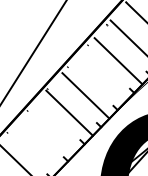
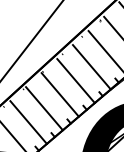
line: (102, 78) -> (92, 67), added
line: (53, 130) -> (44, 108), added
line: (36, 147) -> (28, 122), added

